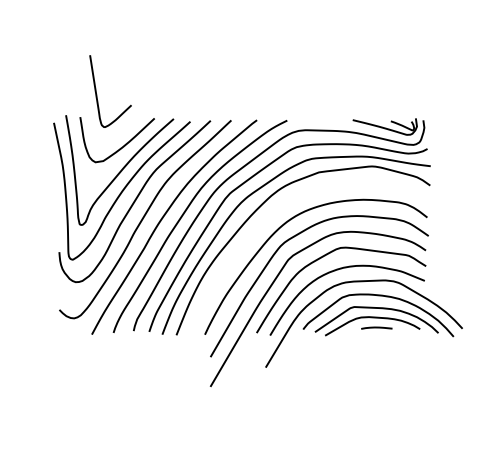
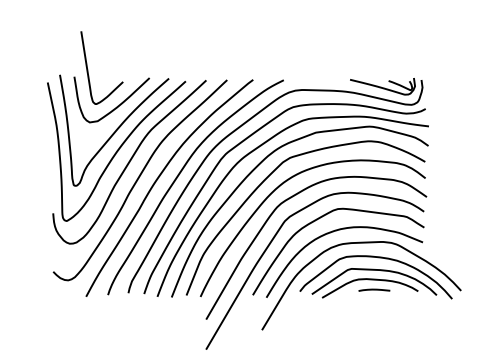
curve: (97, 94) -> (88, 71), moved
curve: (270, 218) -> (266, 179), added

